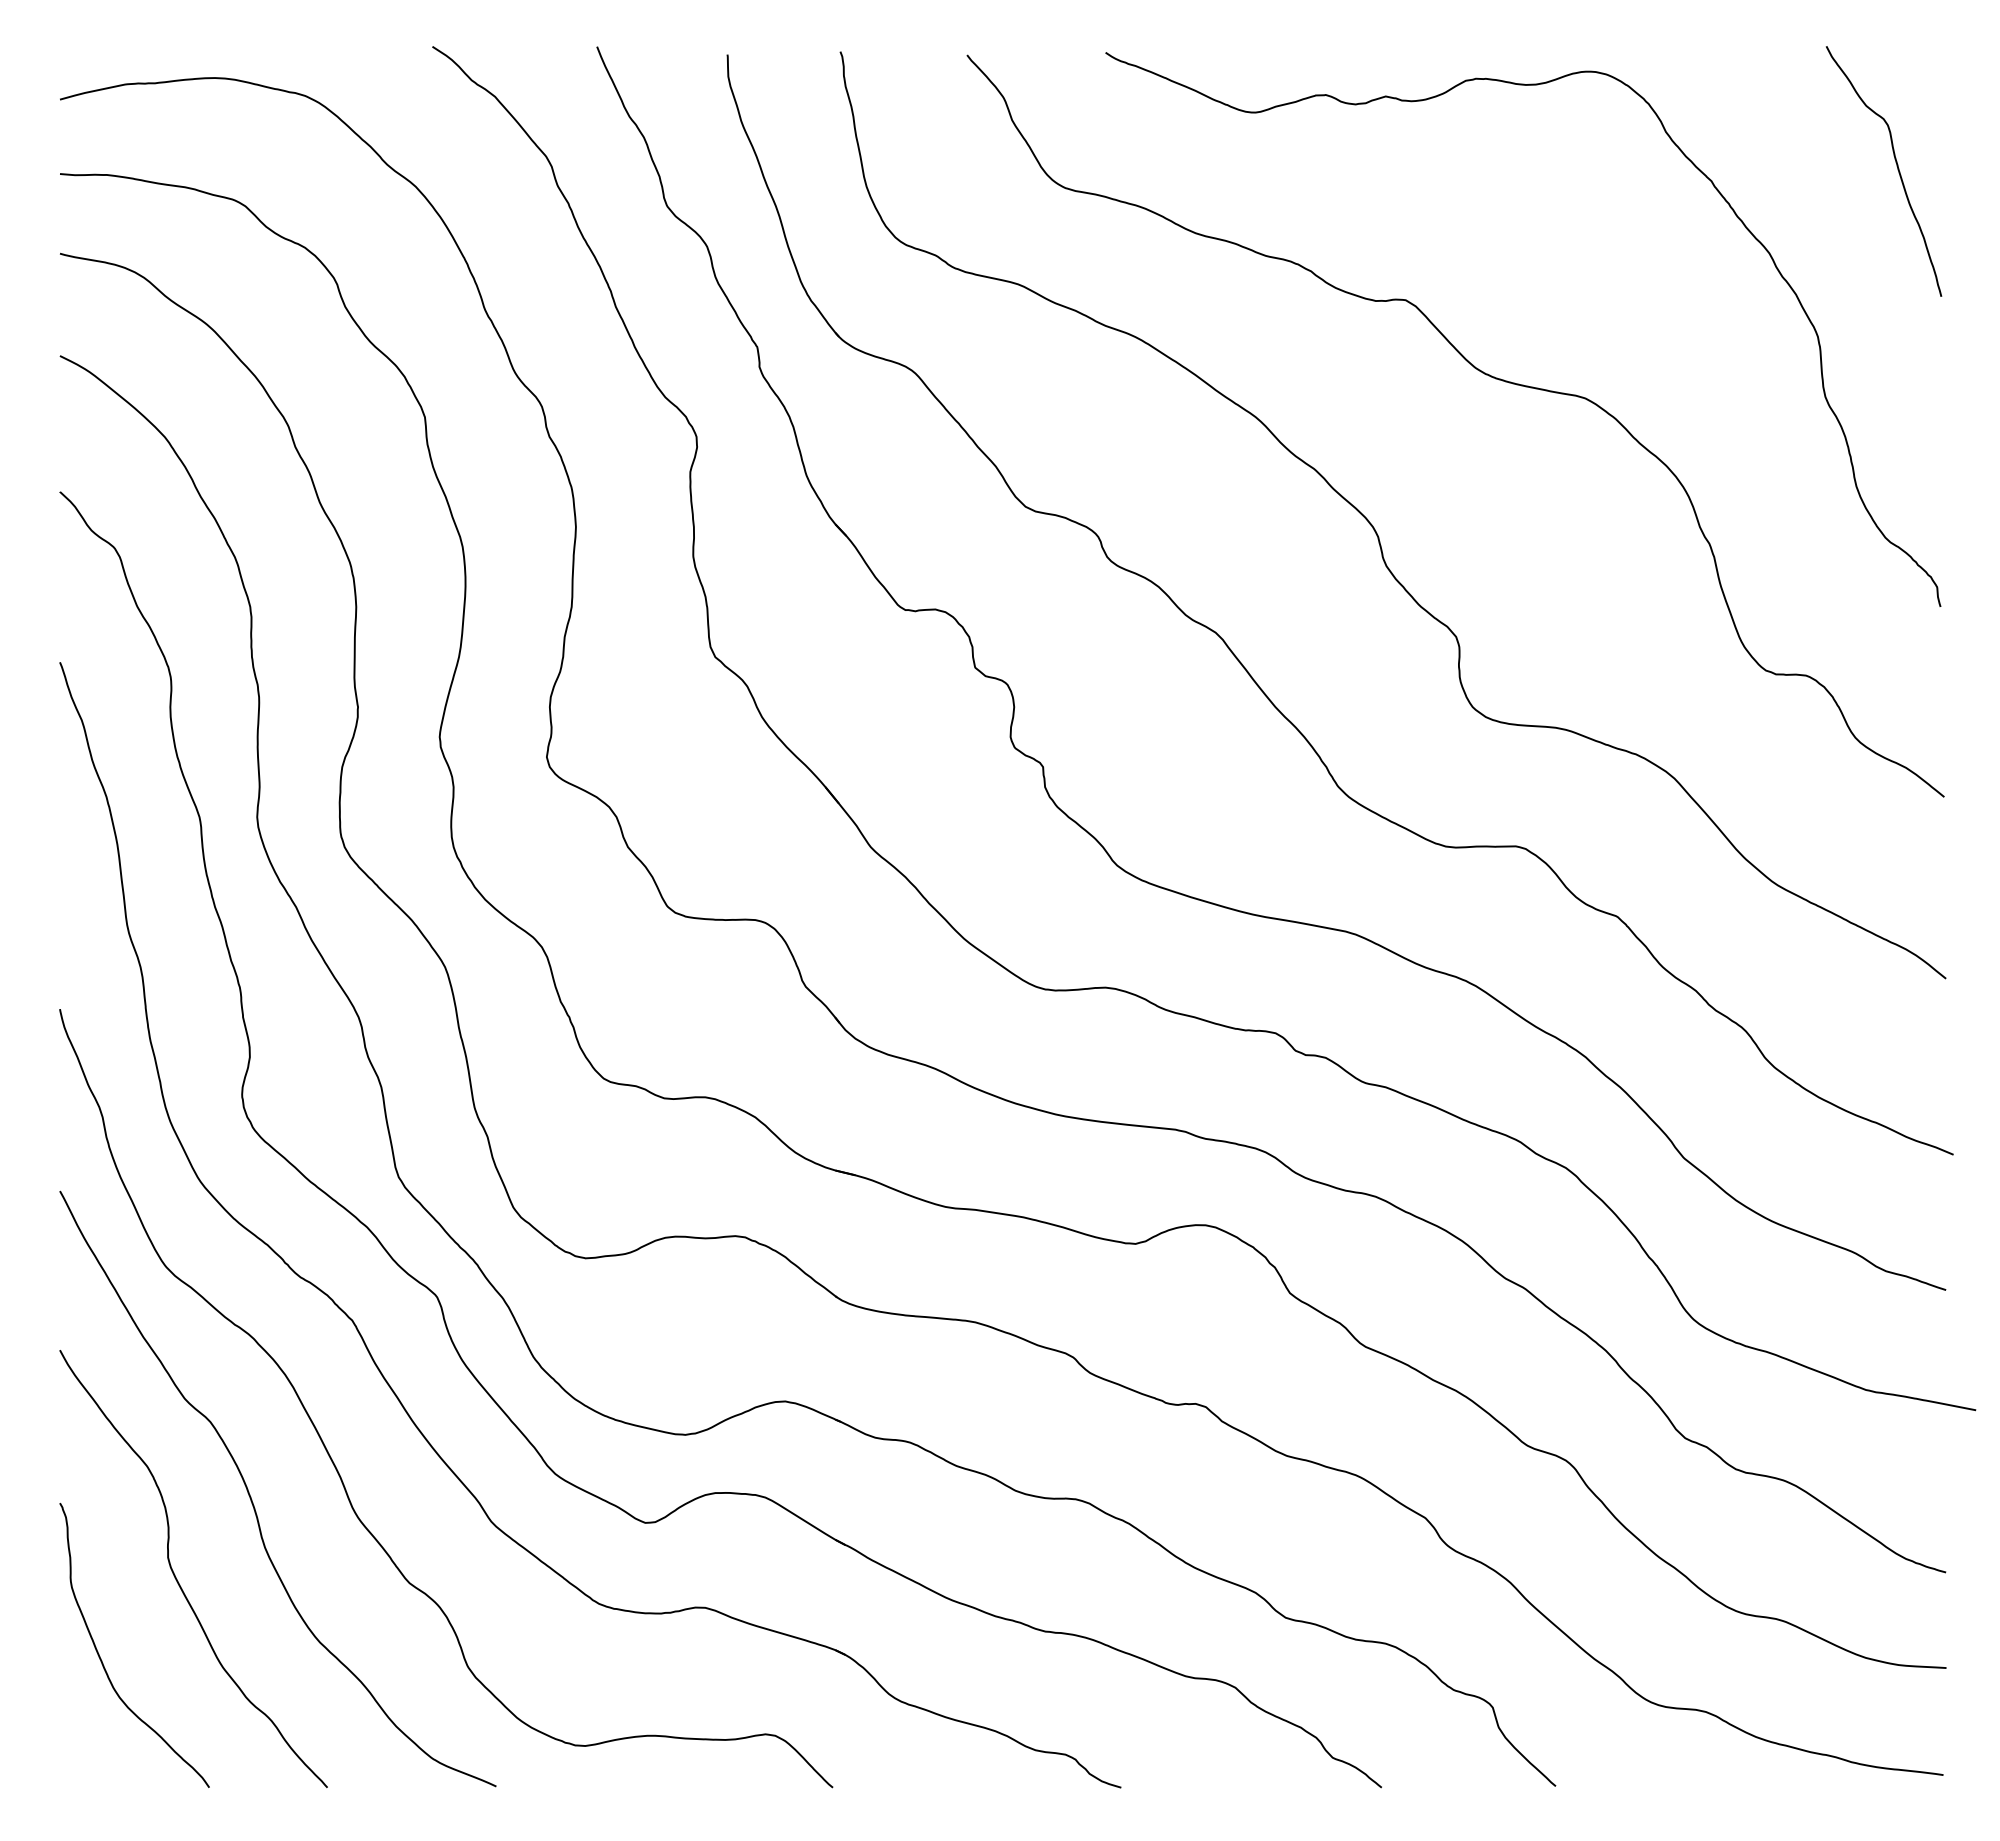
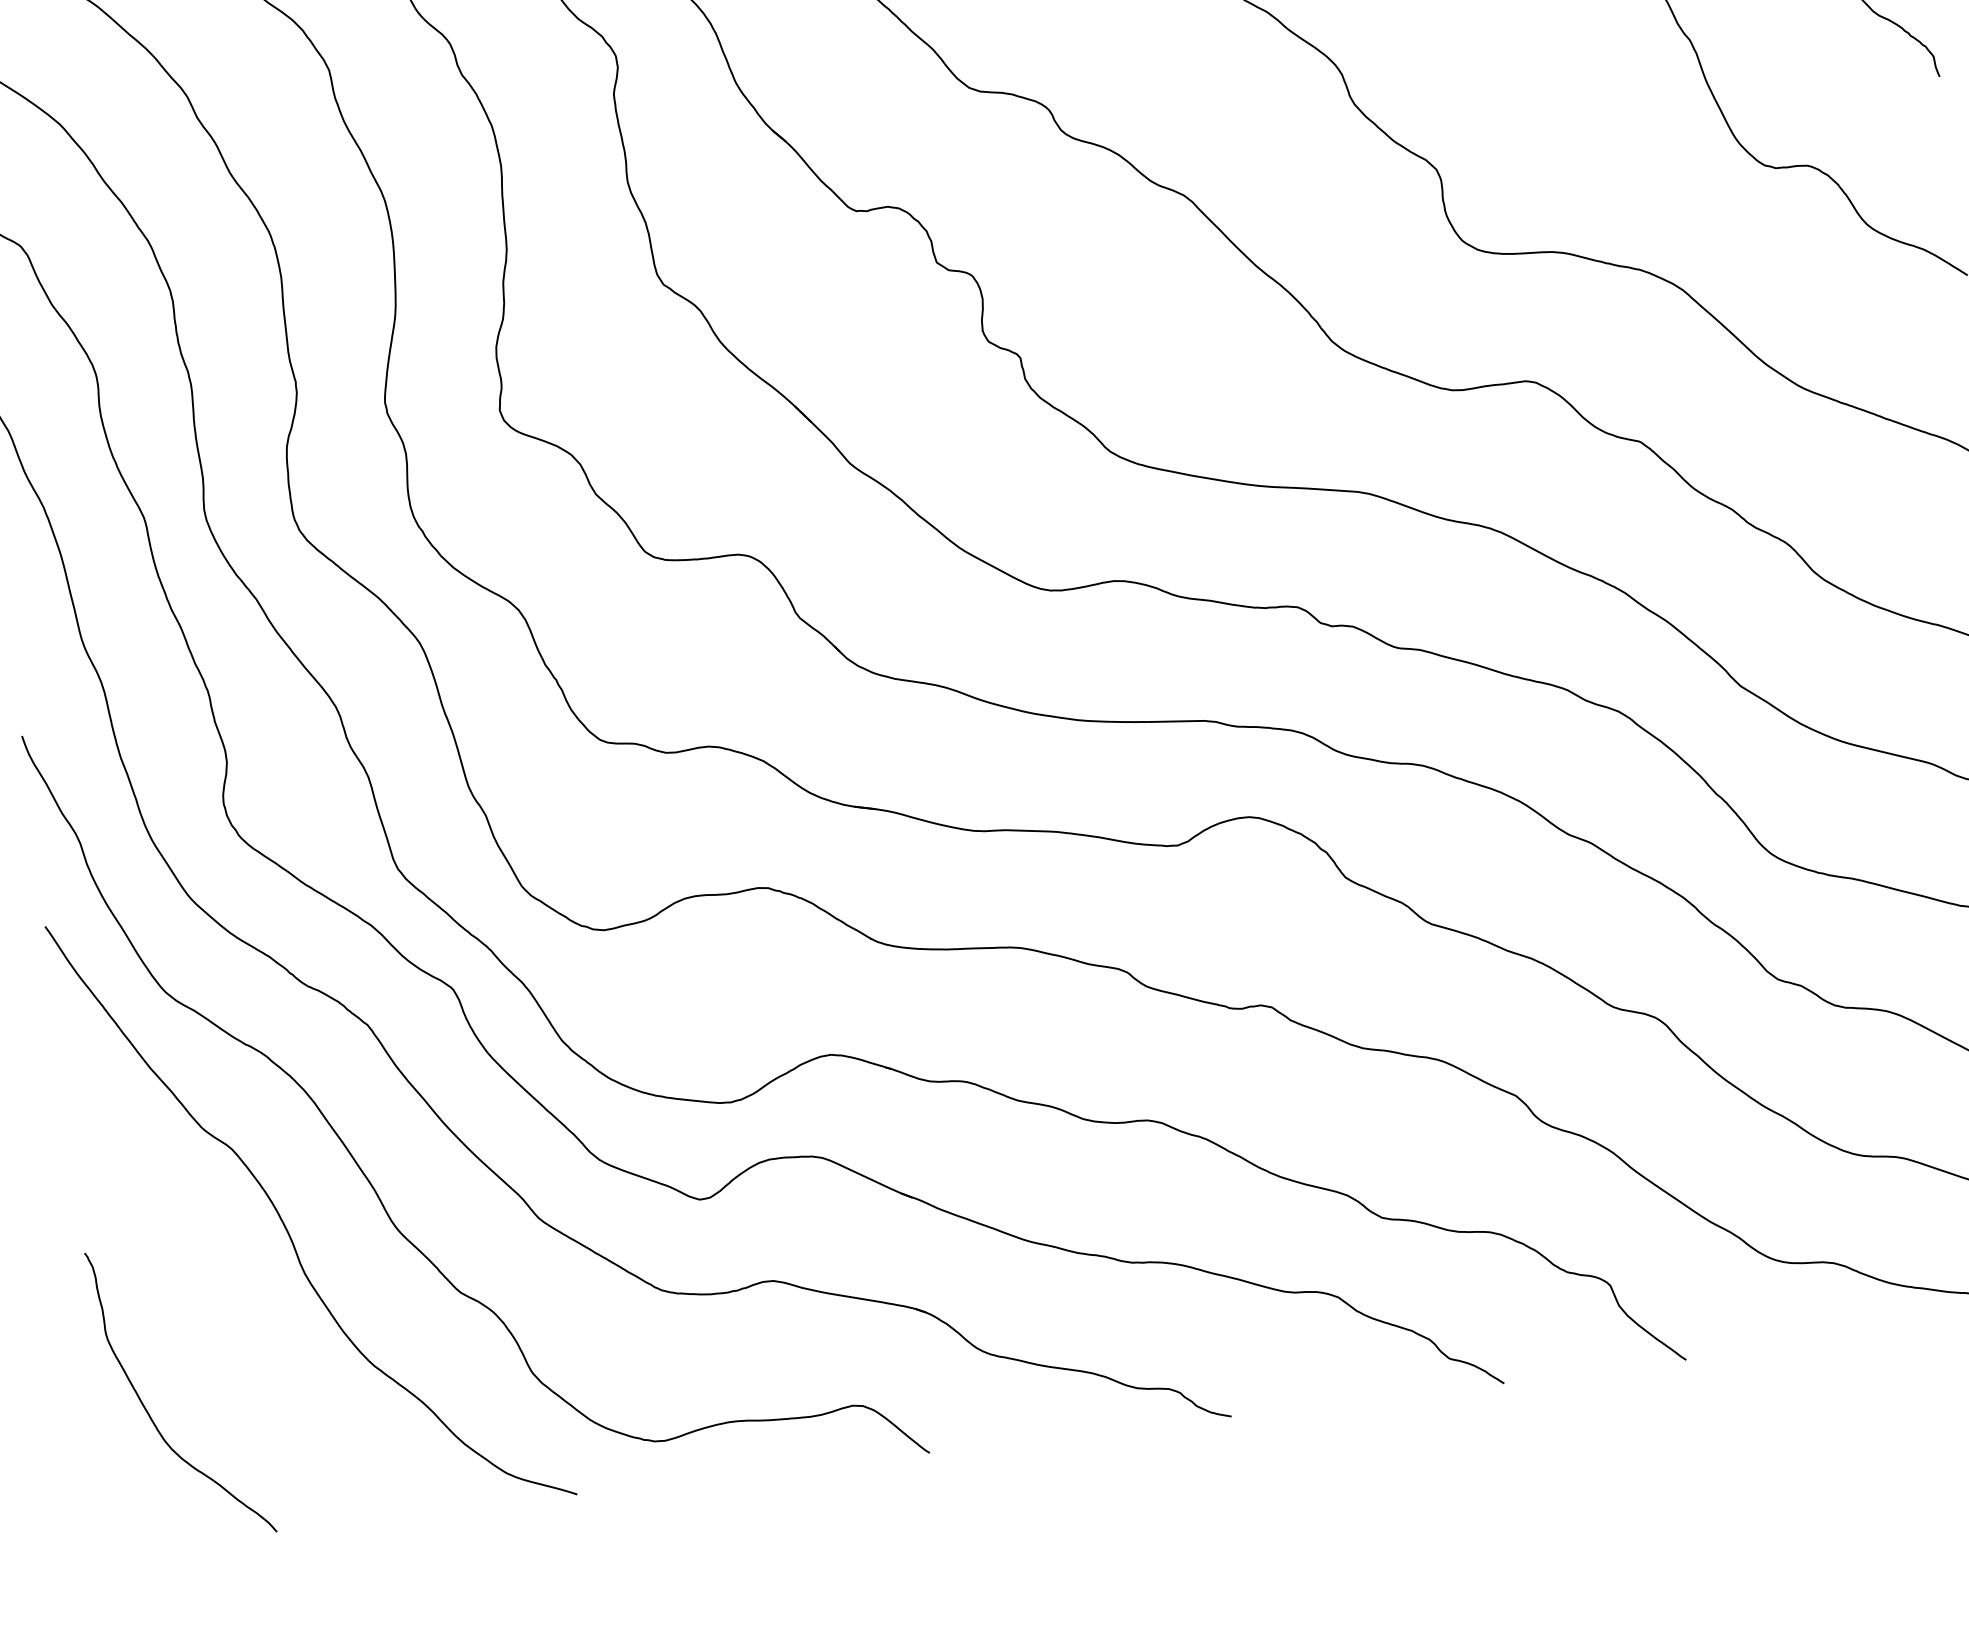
curve: (175, 1574) -> (214, 1313), removed

